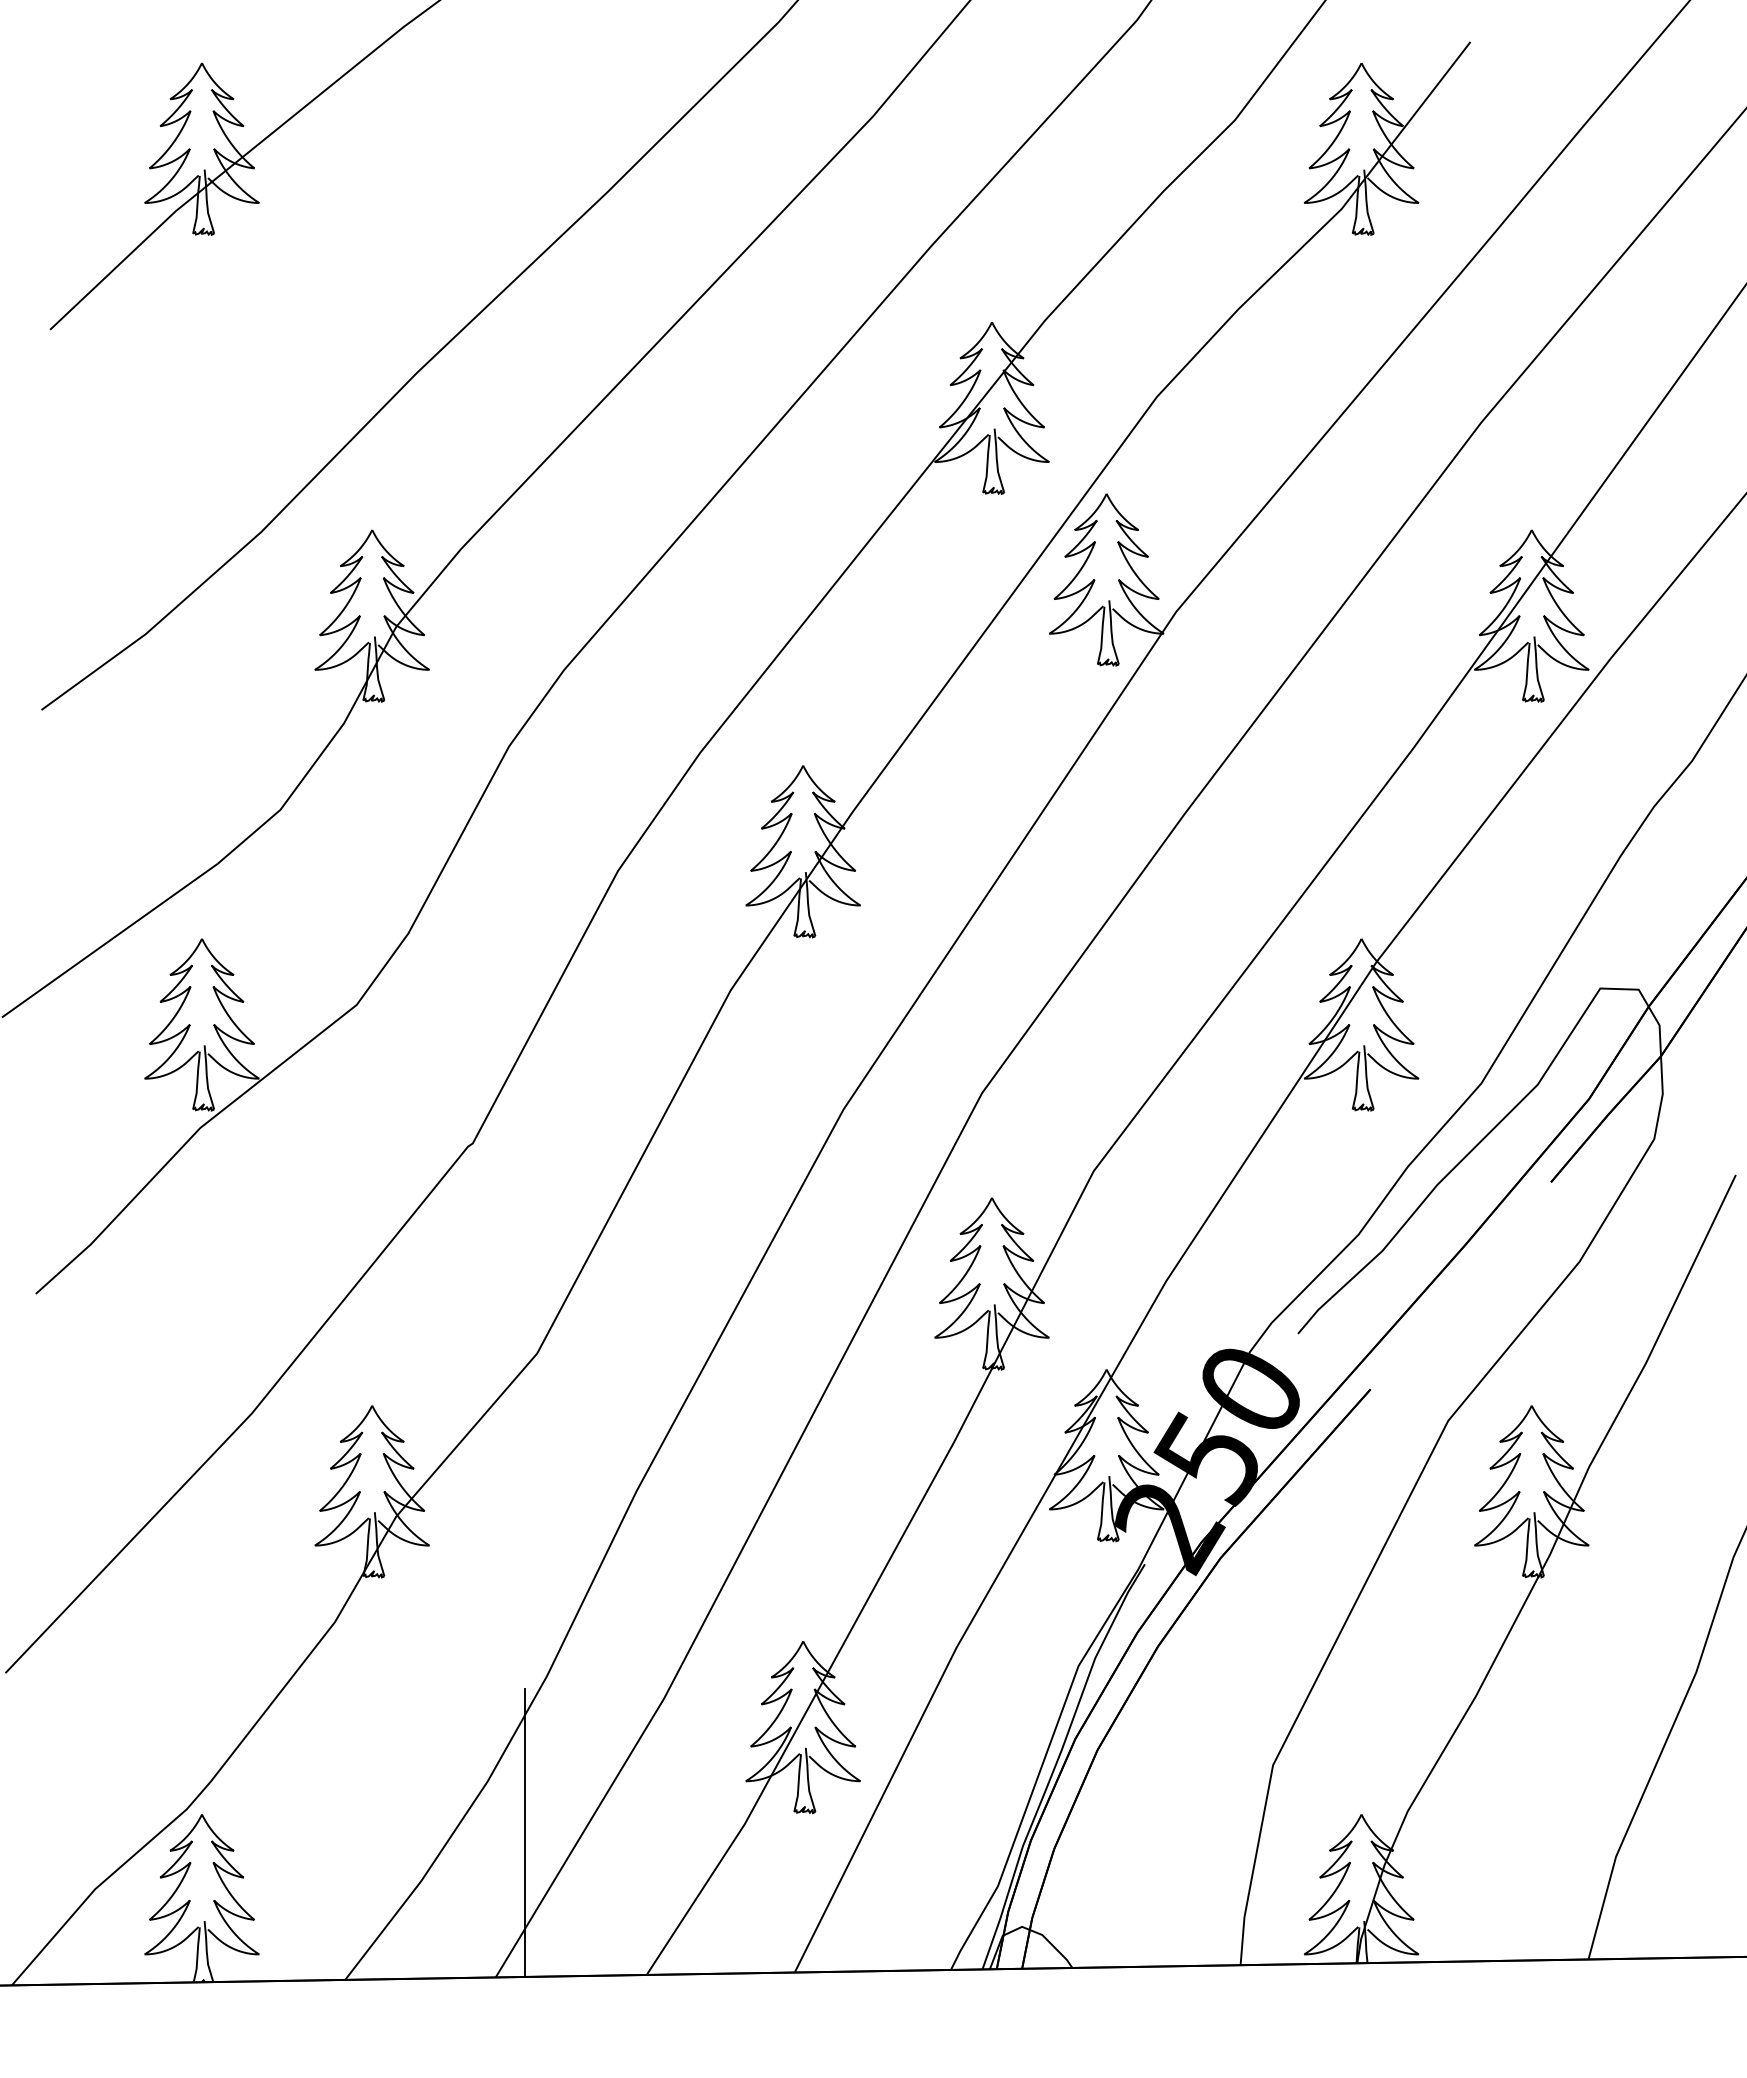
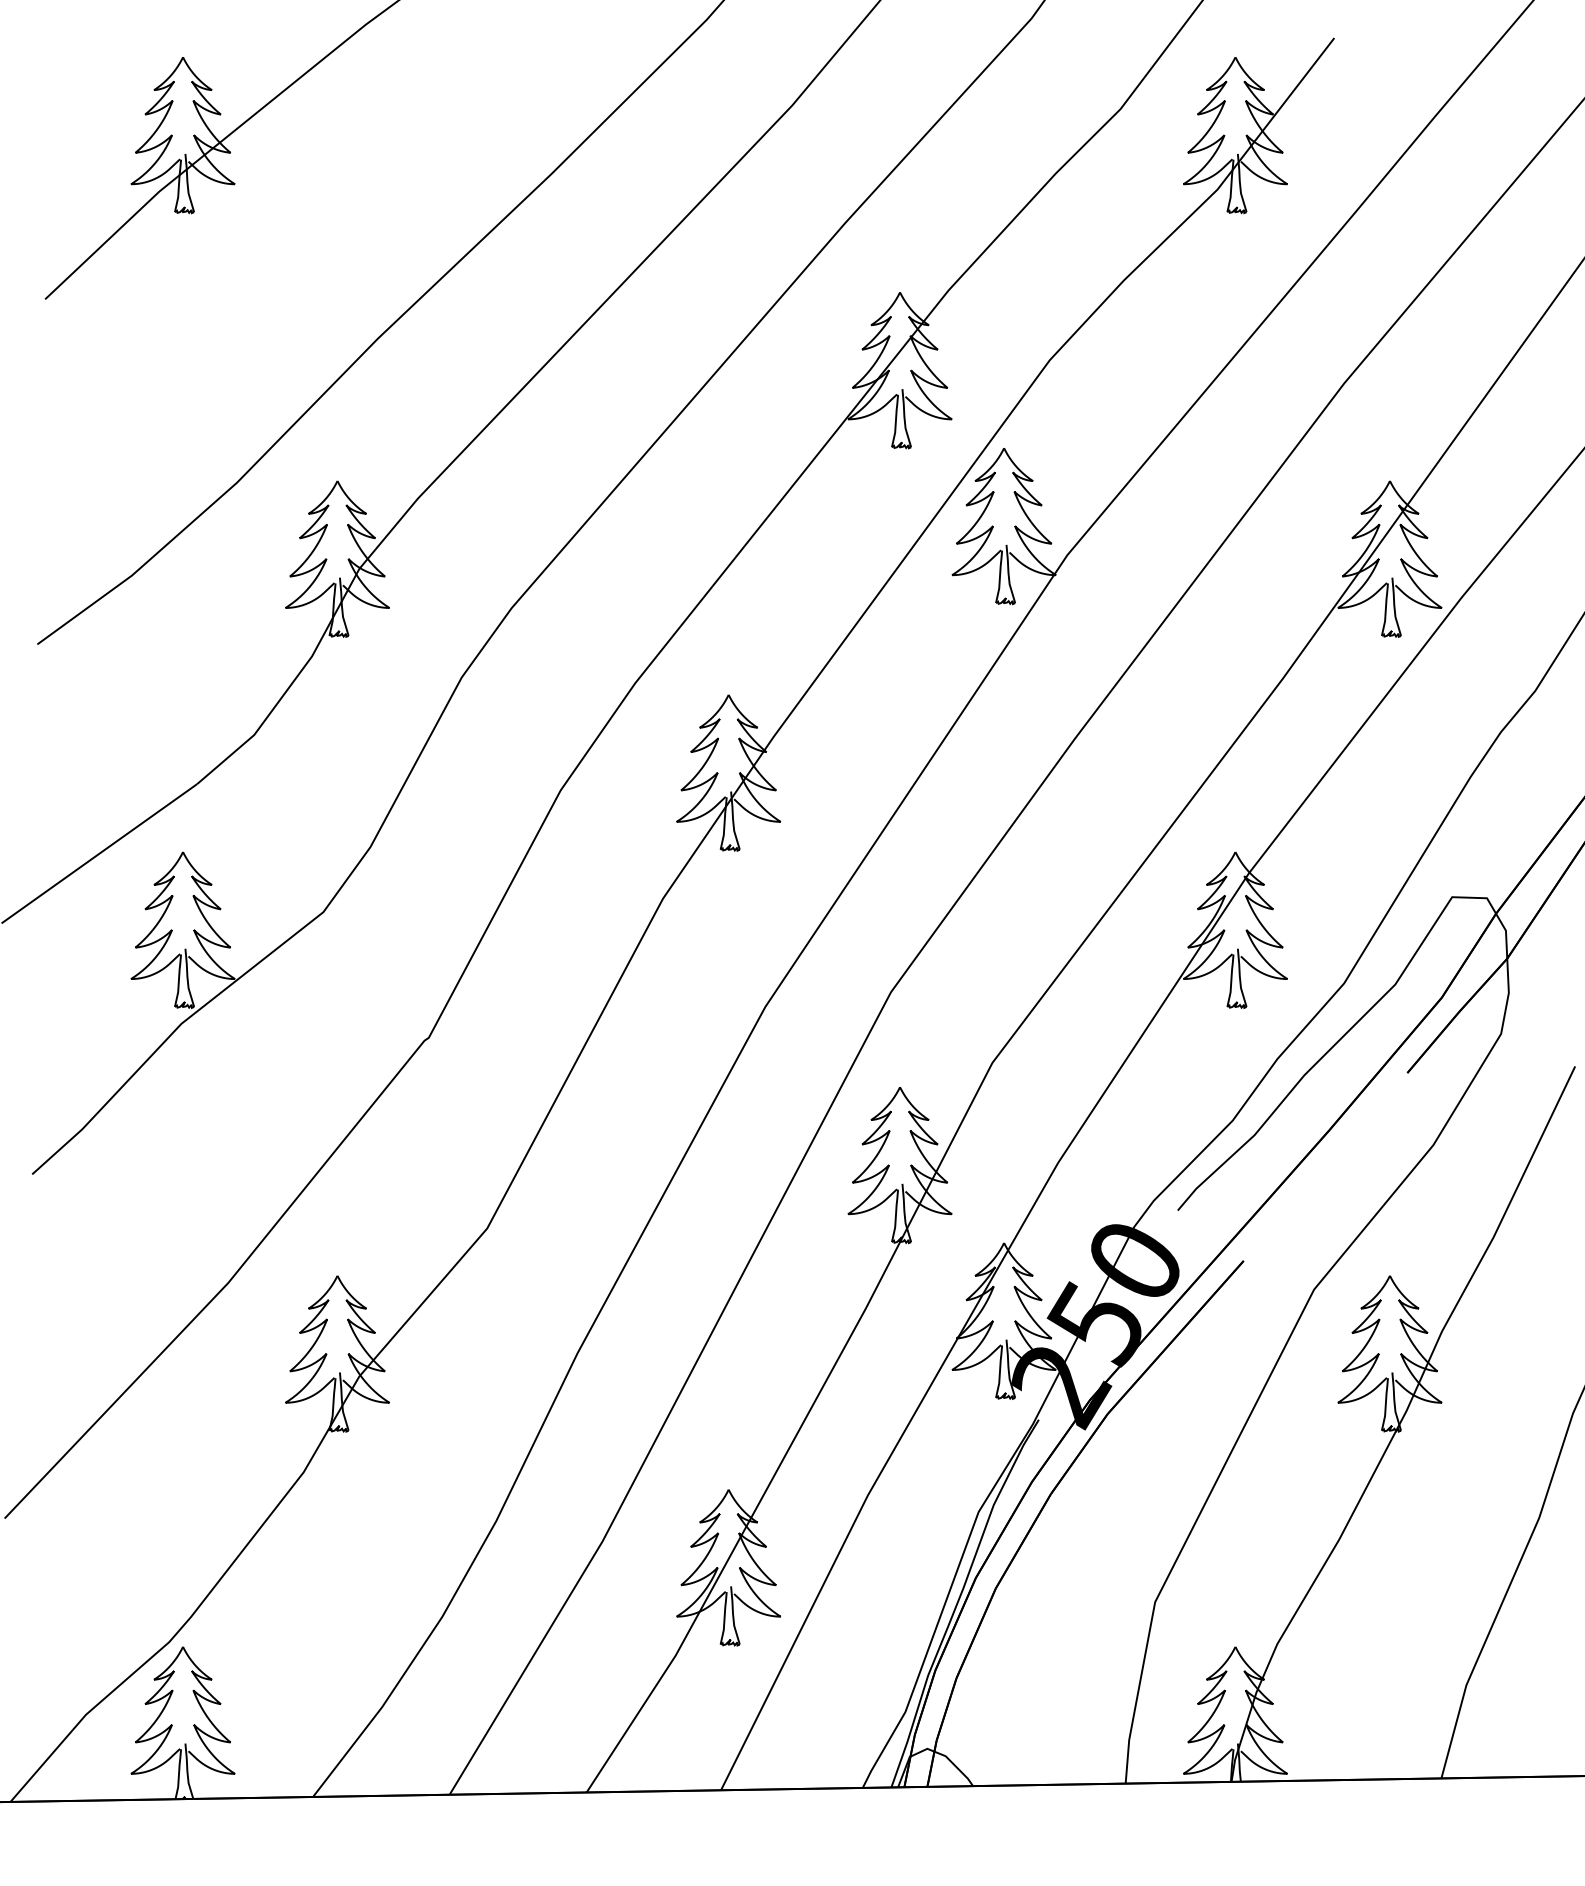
line: (524, 1832) -> (475, 1663), removed

